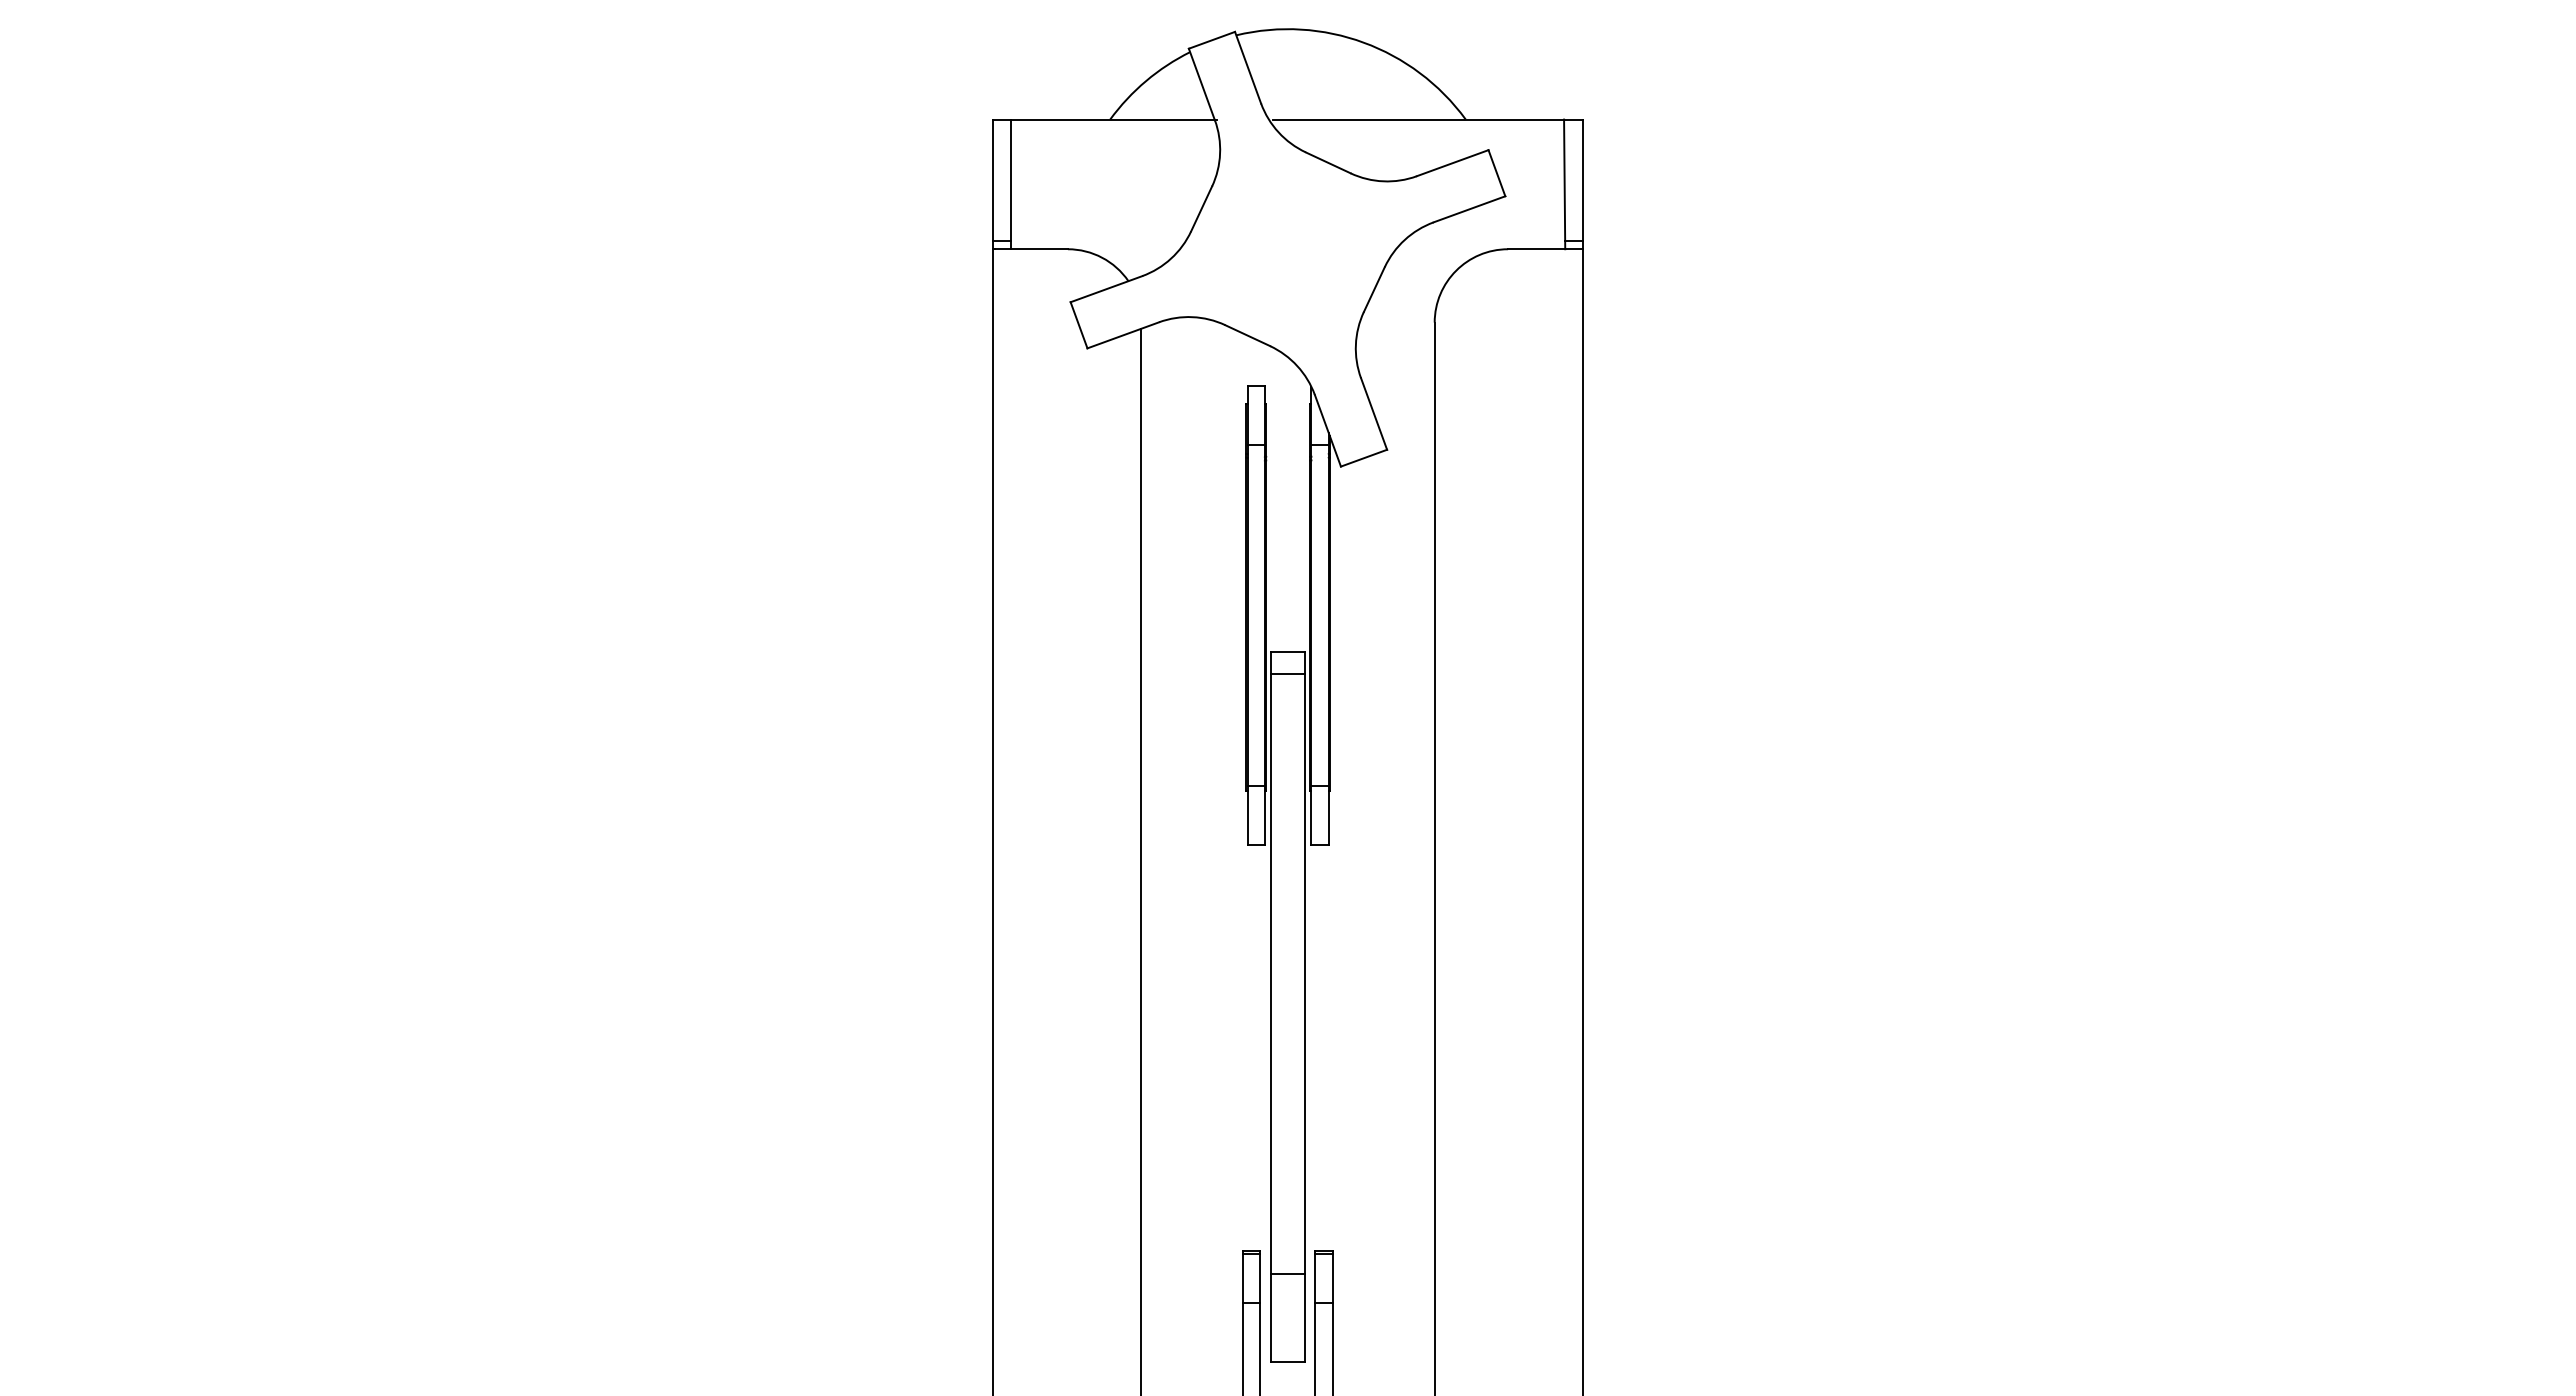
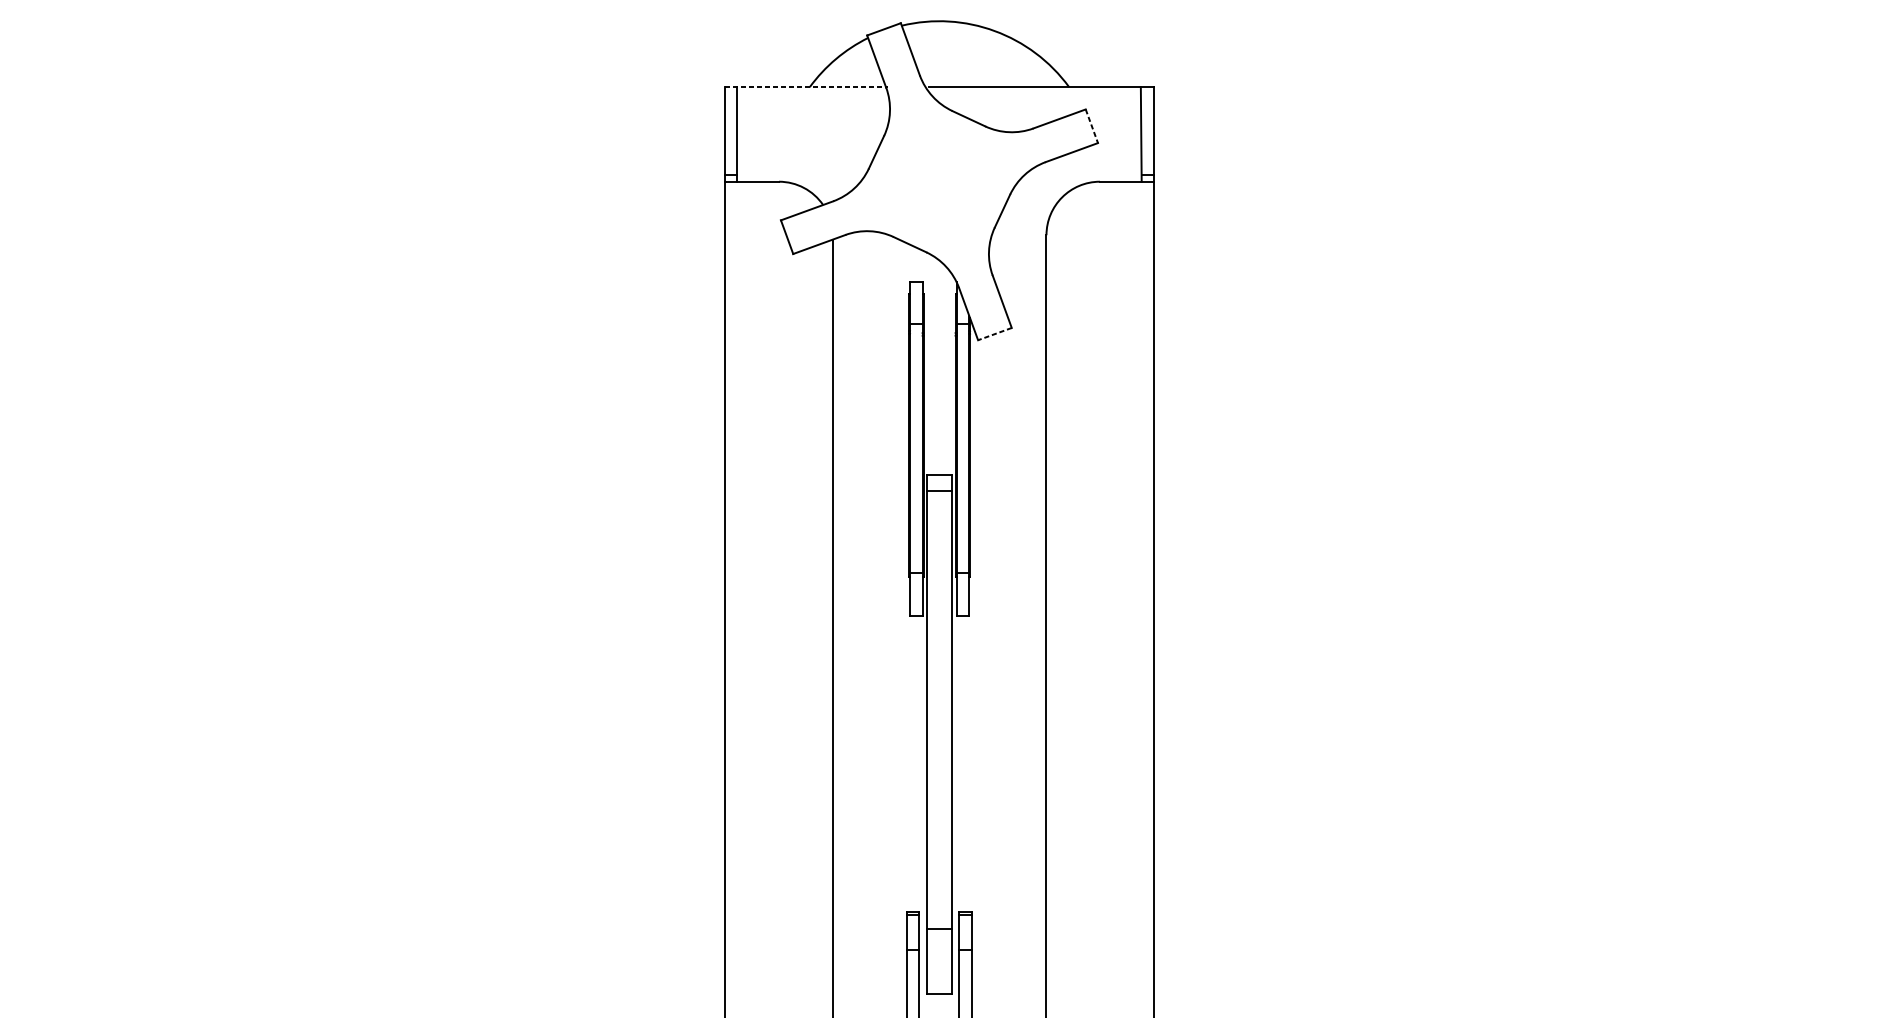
line: (1105, 119) -> (806, 87), solid -> dashed
line: (1496, 173) -> (1091, 126), solid -> dashed
line: (1364, 458) -> (995, 334), solid -> dashed

